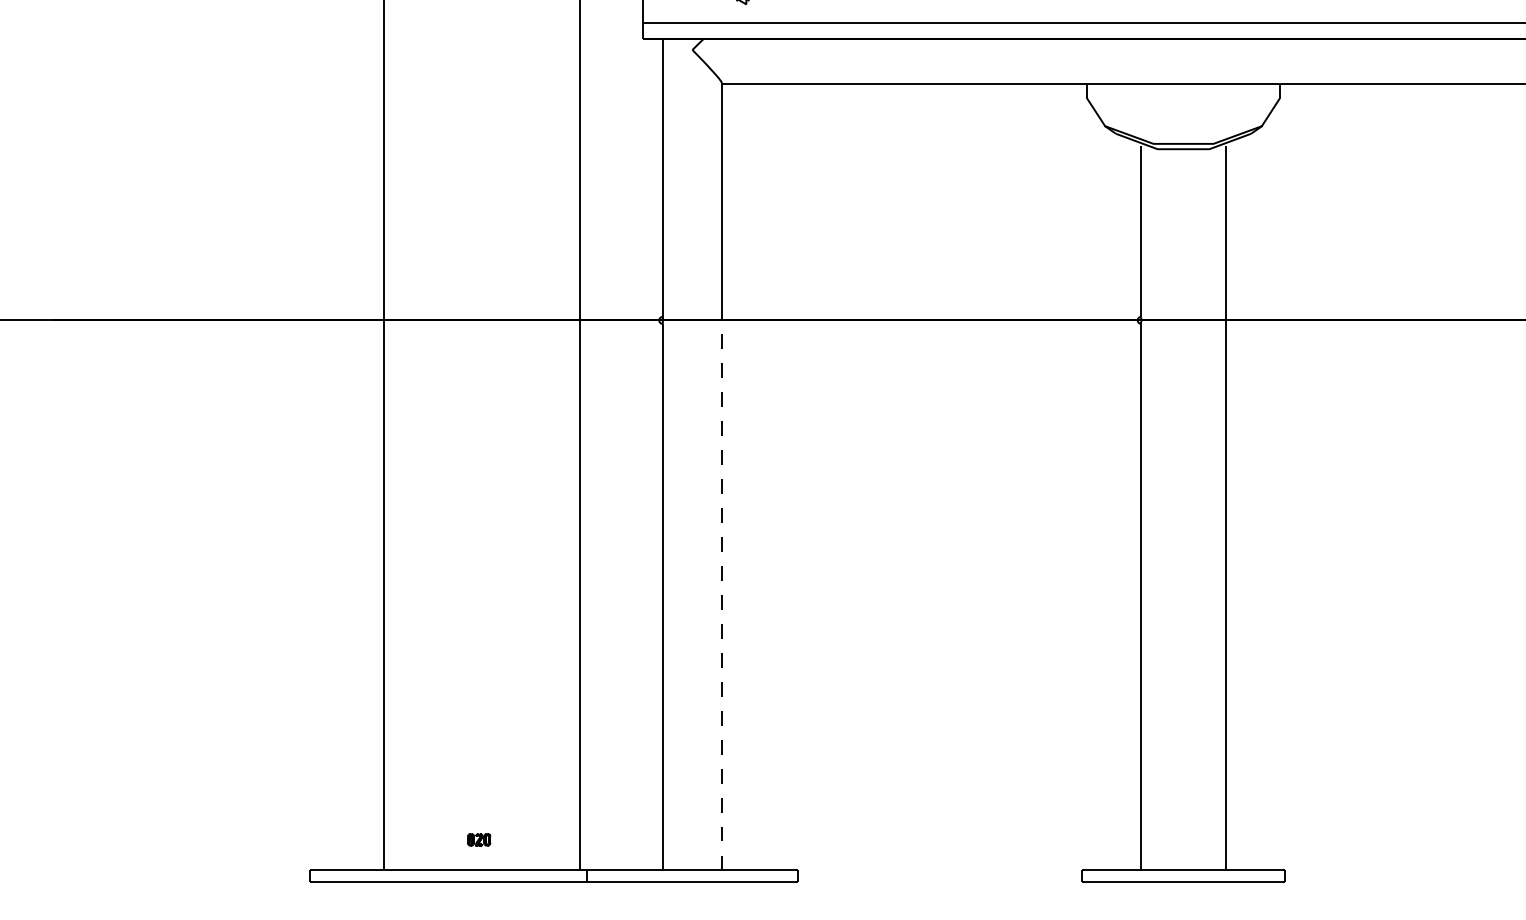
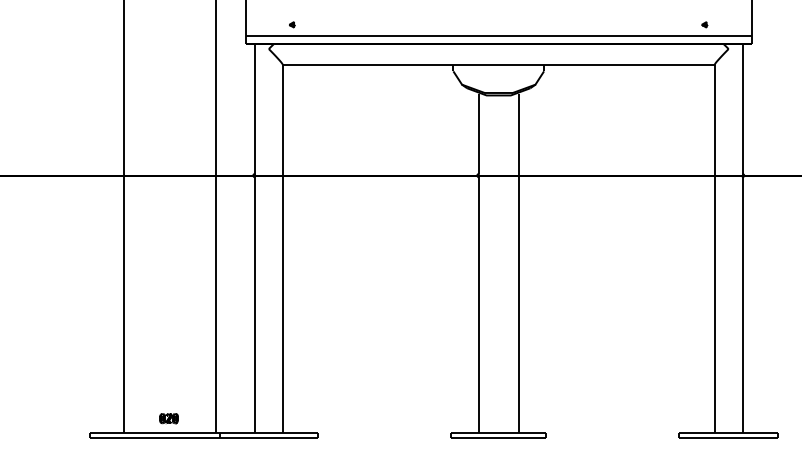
line: (721, 595) -> (282, 304), dashed -> solid
part: (478, 839) -> (168, 418), size x1.67

